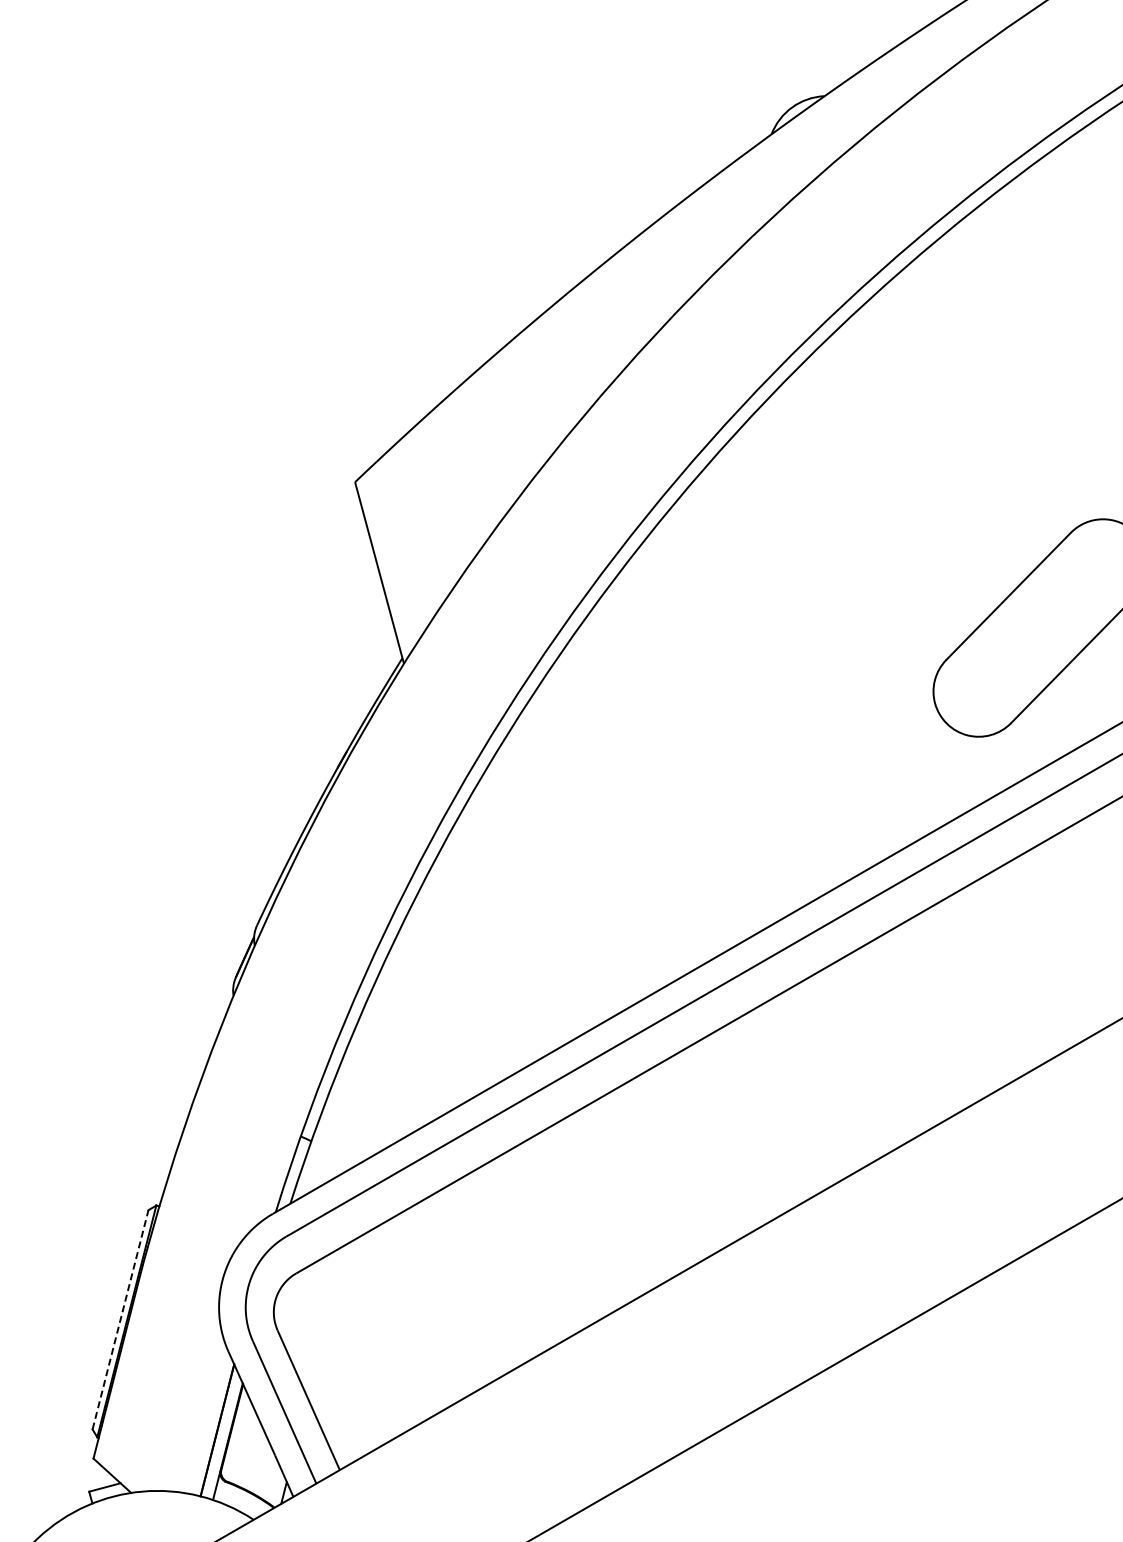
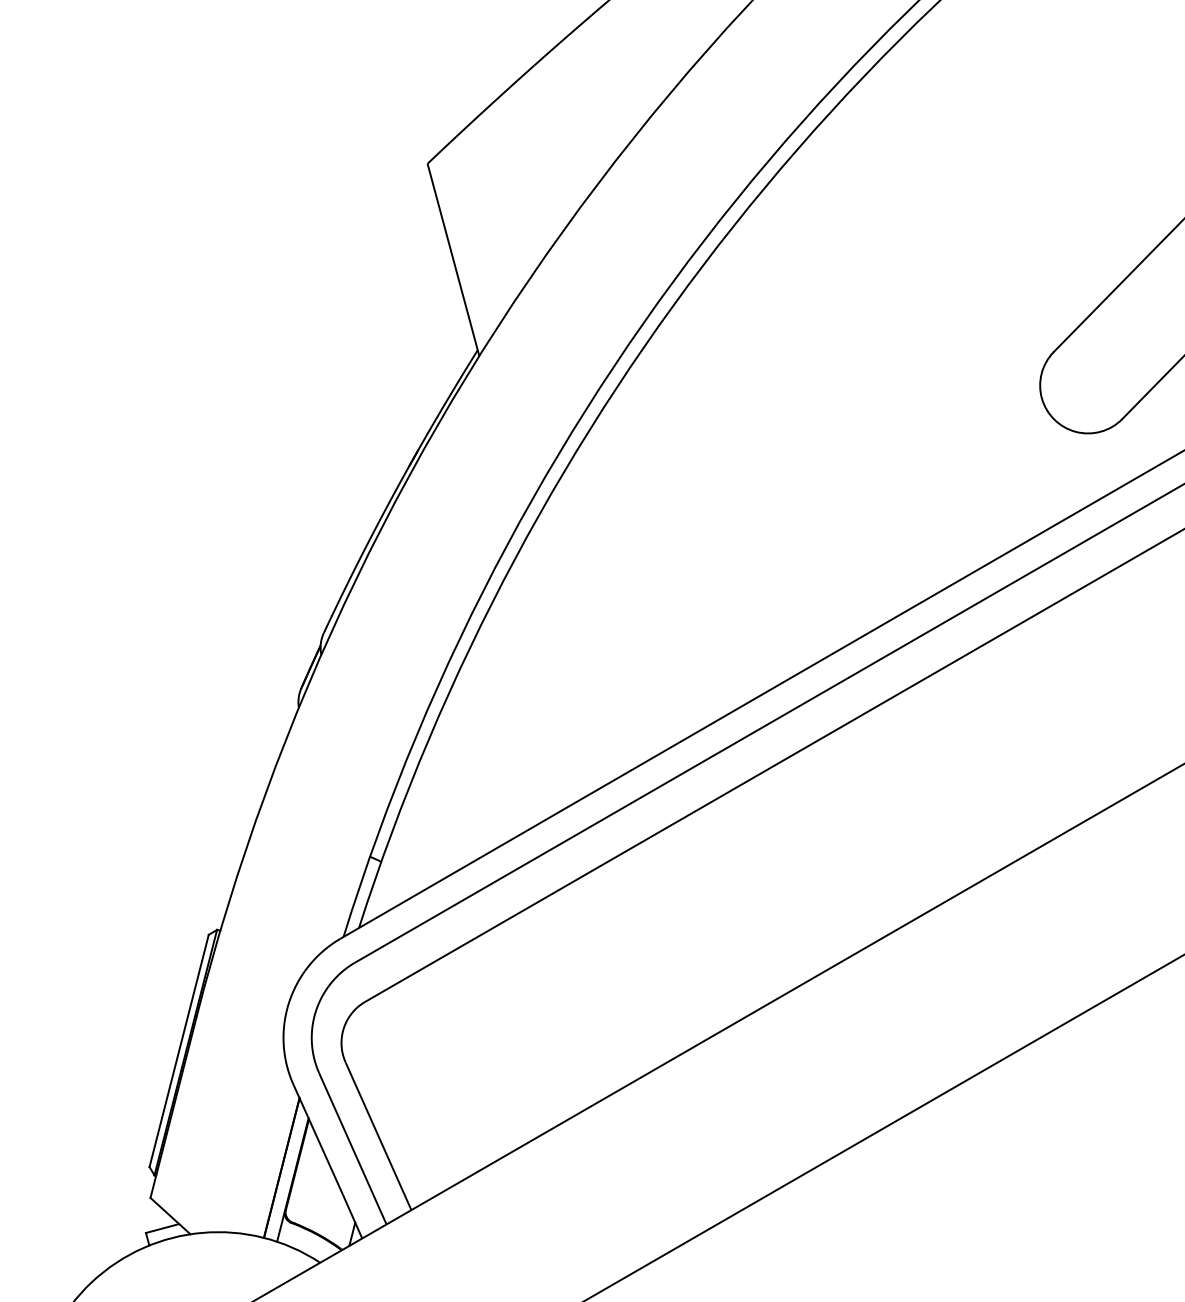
line: (120, 1319) -> (179, 1050), dashed -> solid

